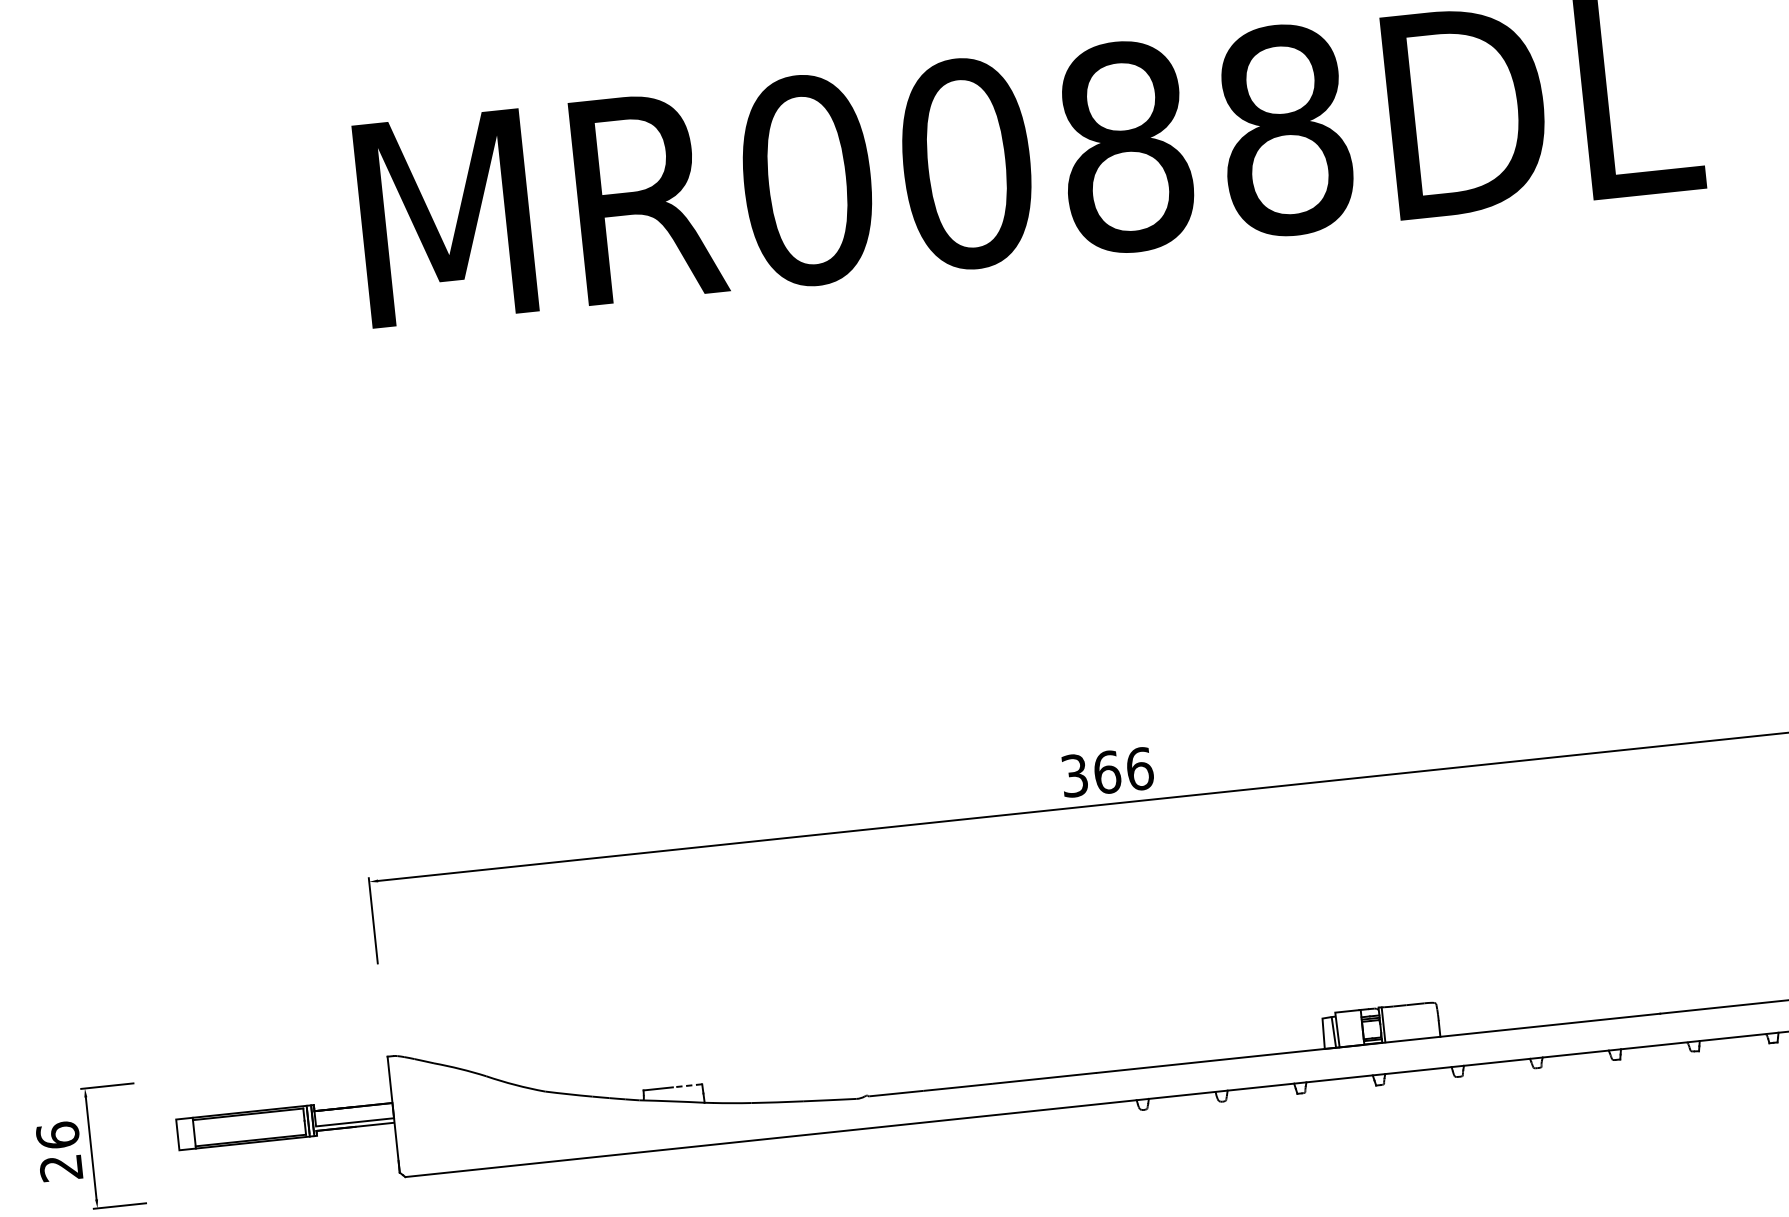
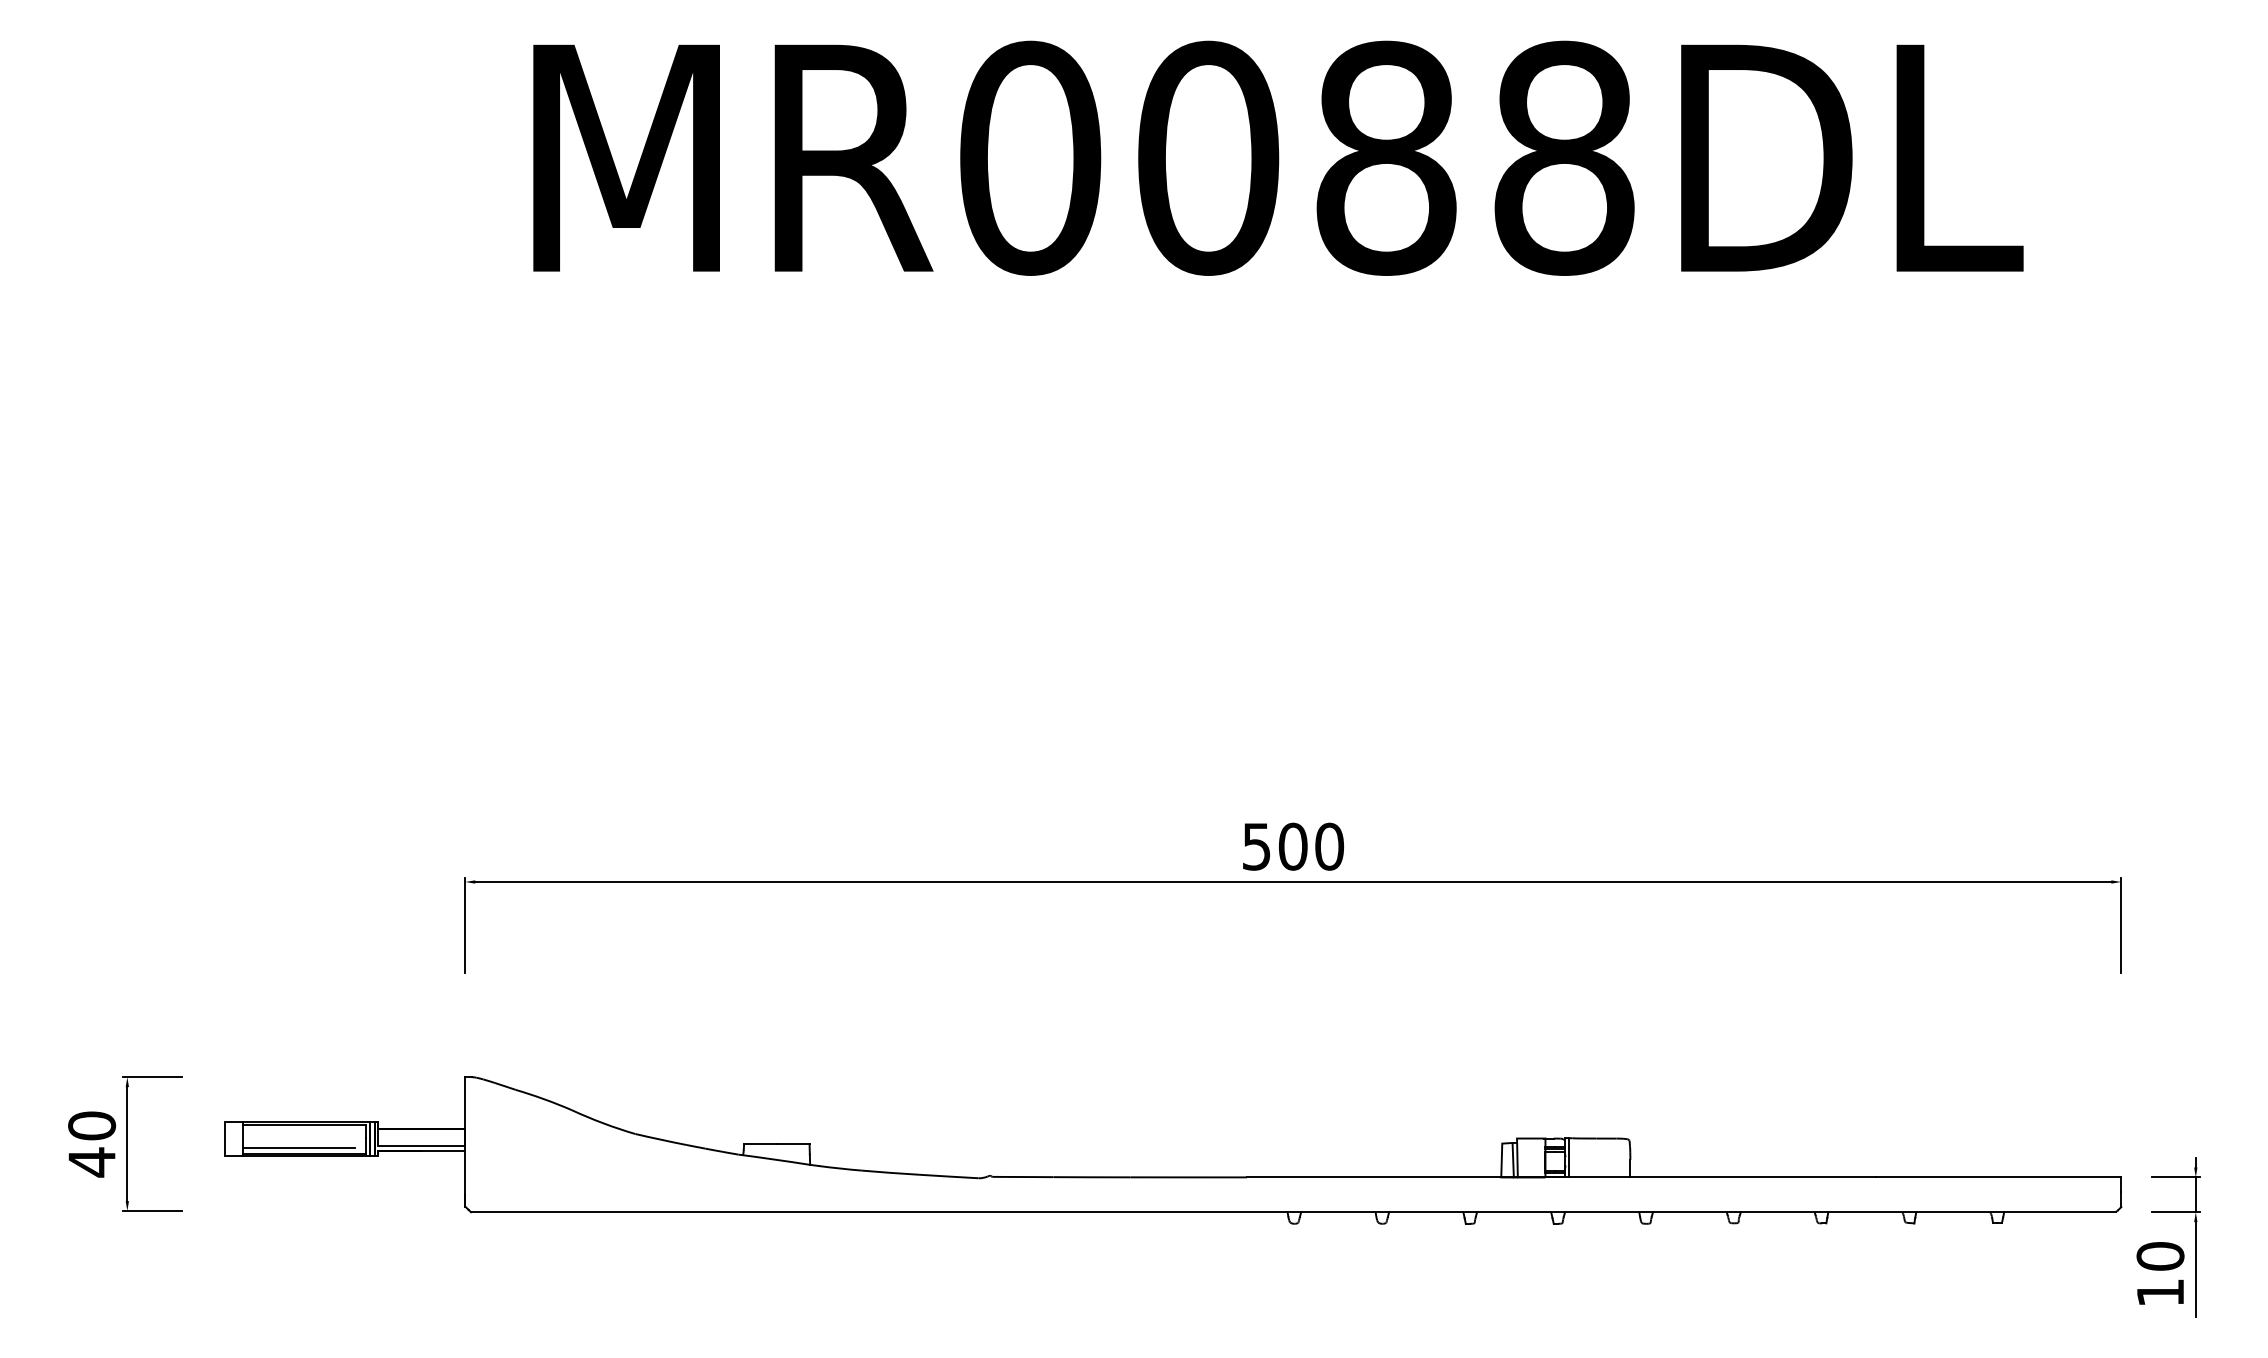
text: (1107, 772) -> (1293, 846), 366 -> 500
line: (686, 1086) -> (792, 1144), dashed -> solid
line: (244, 1135) -> (298, 1147), added
text: (59, 1152) -> (91, 1144), 26 -> 40

